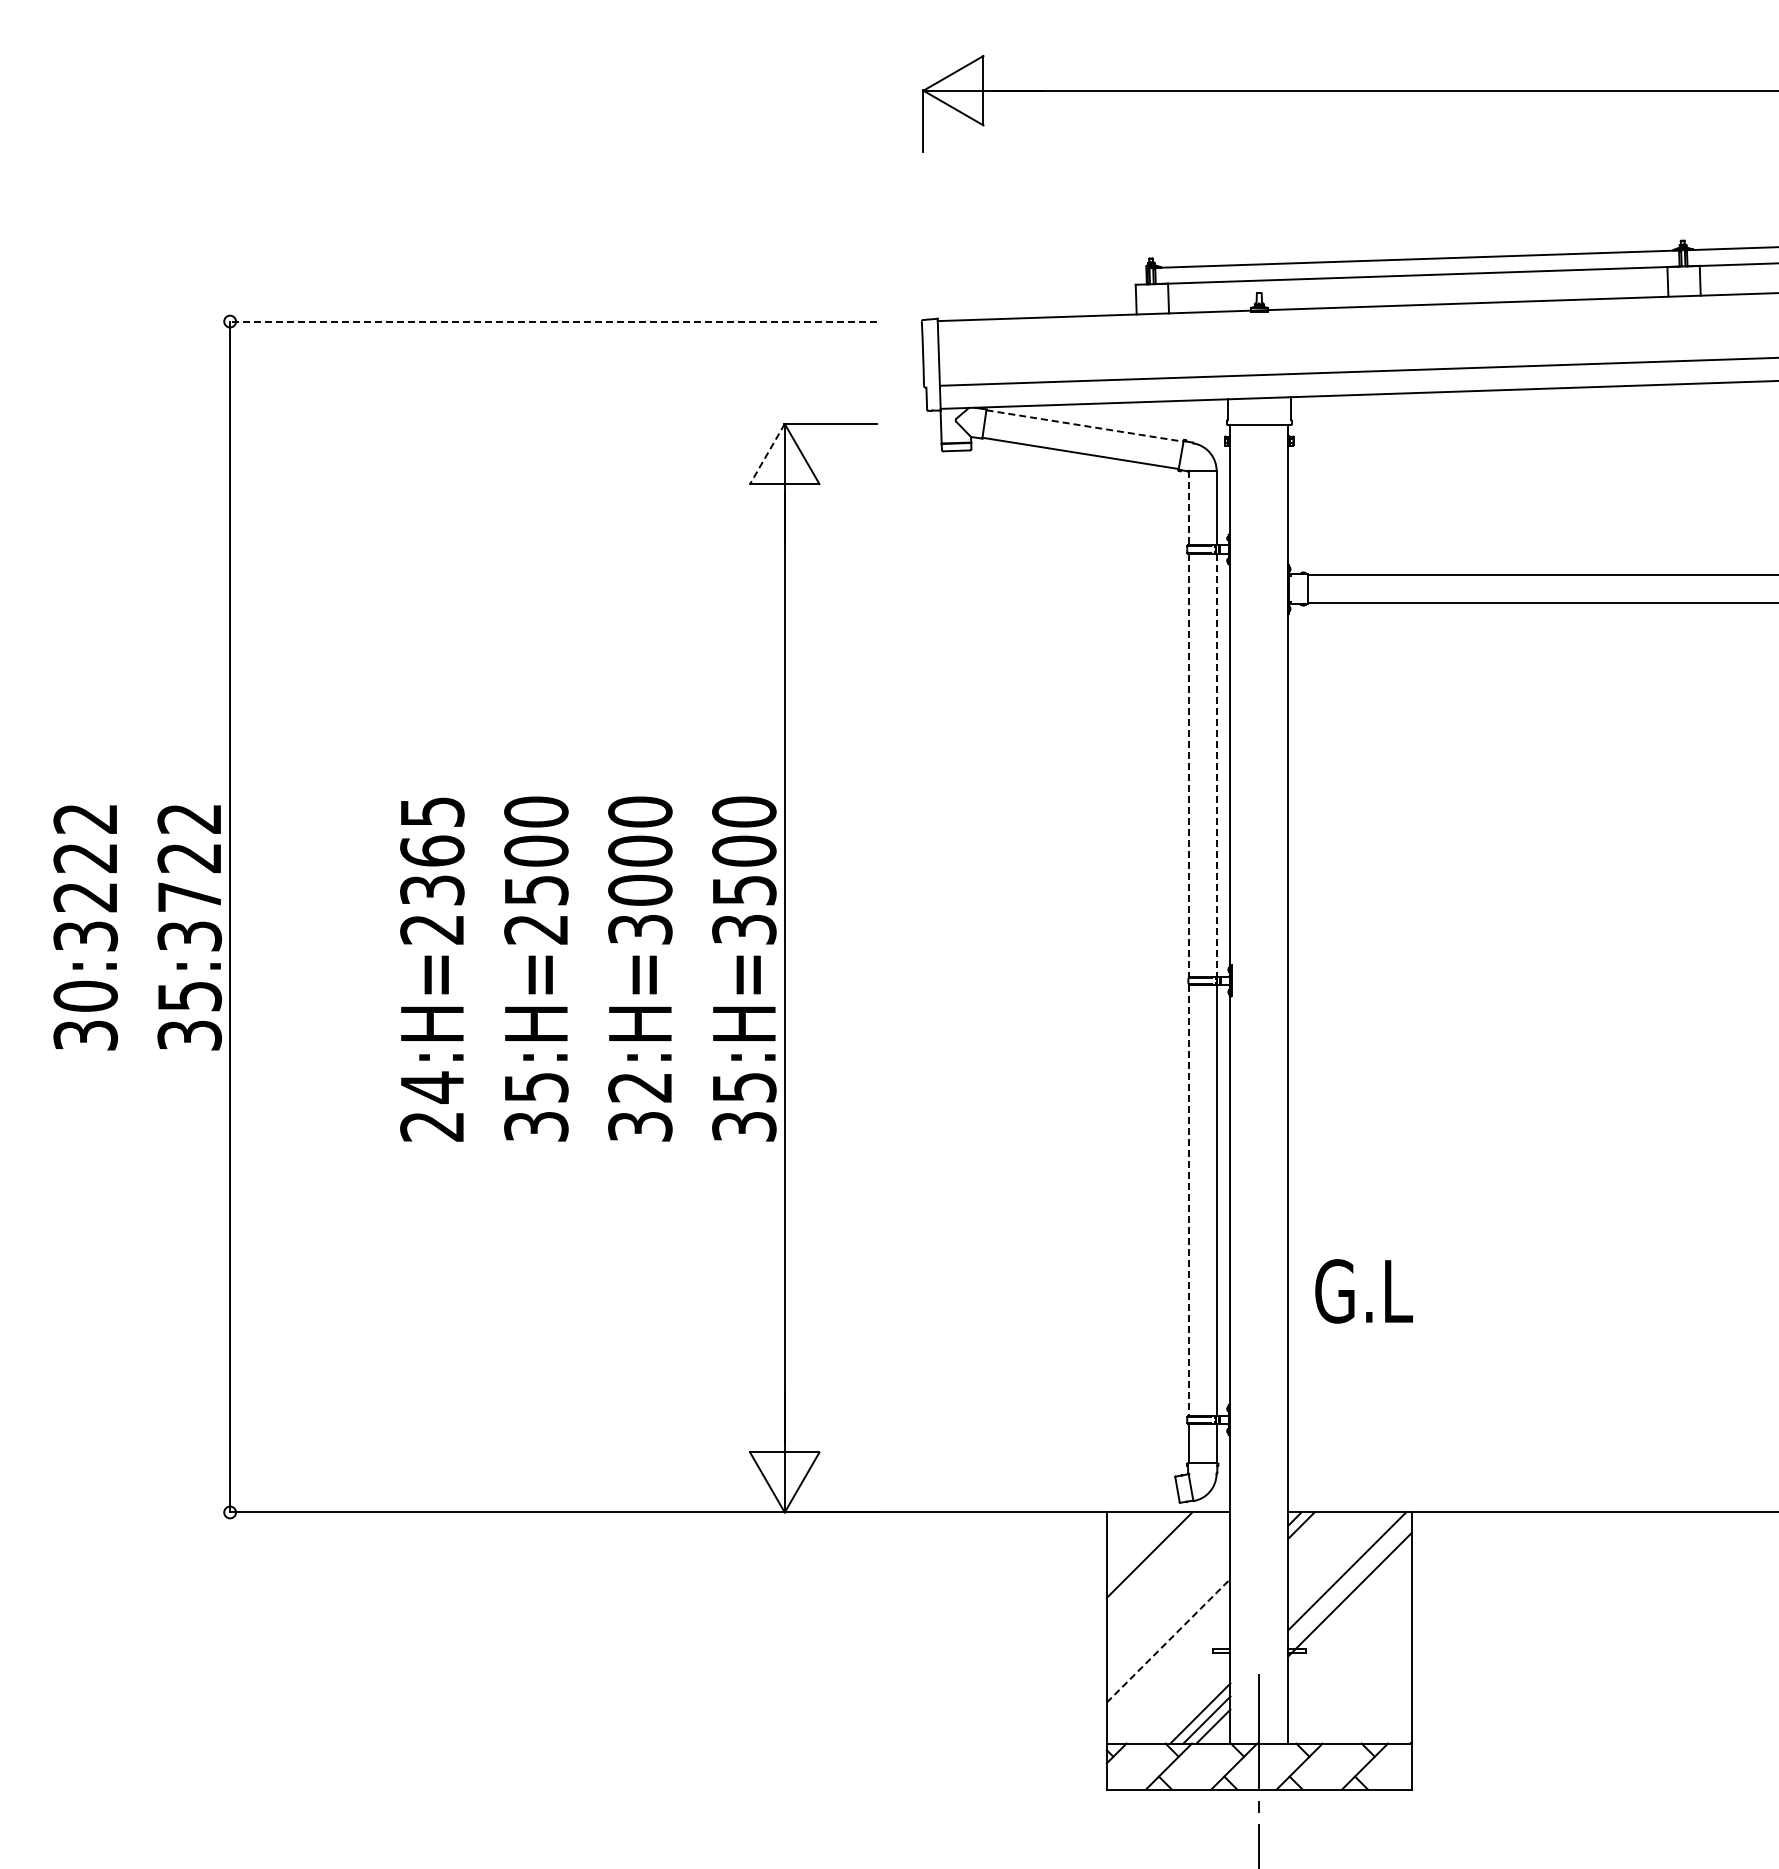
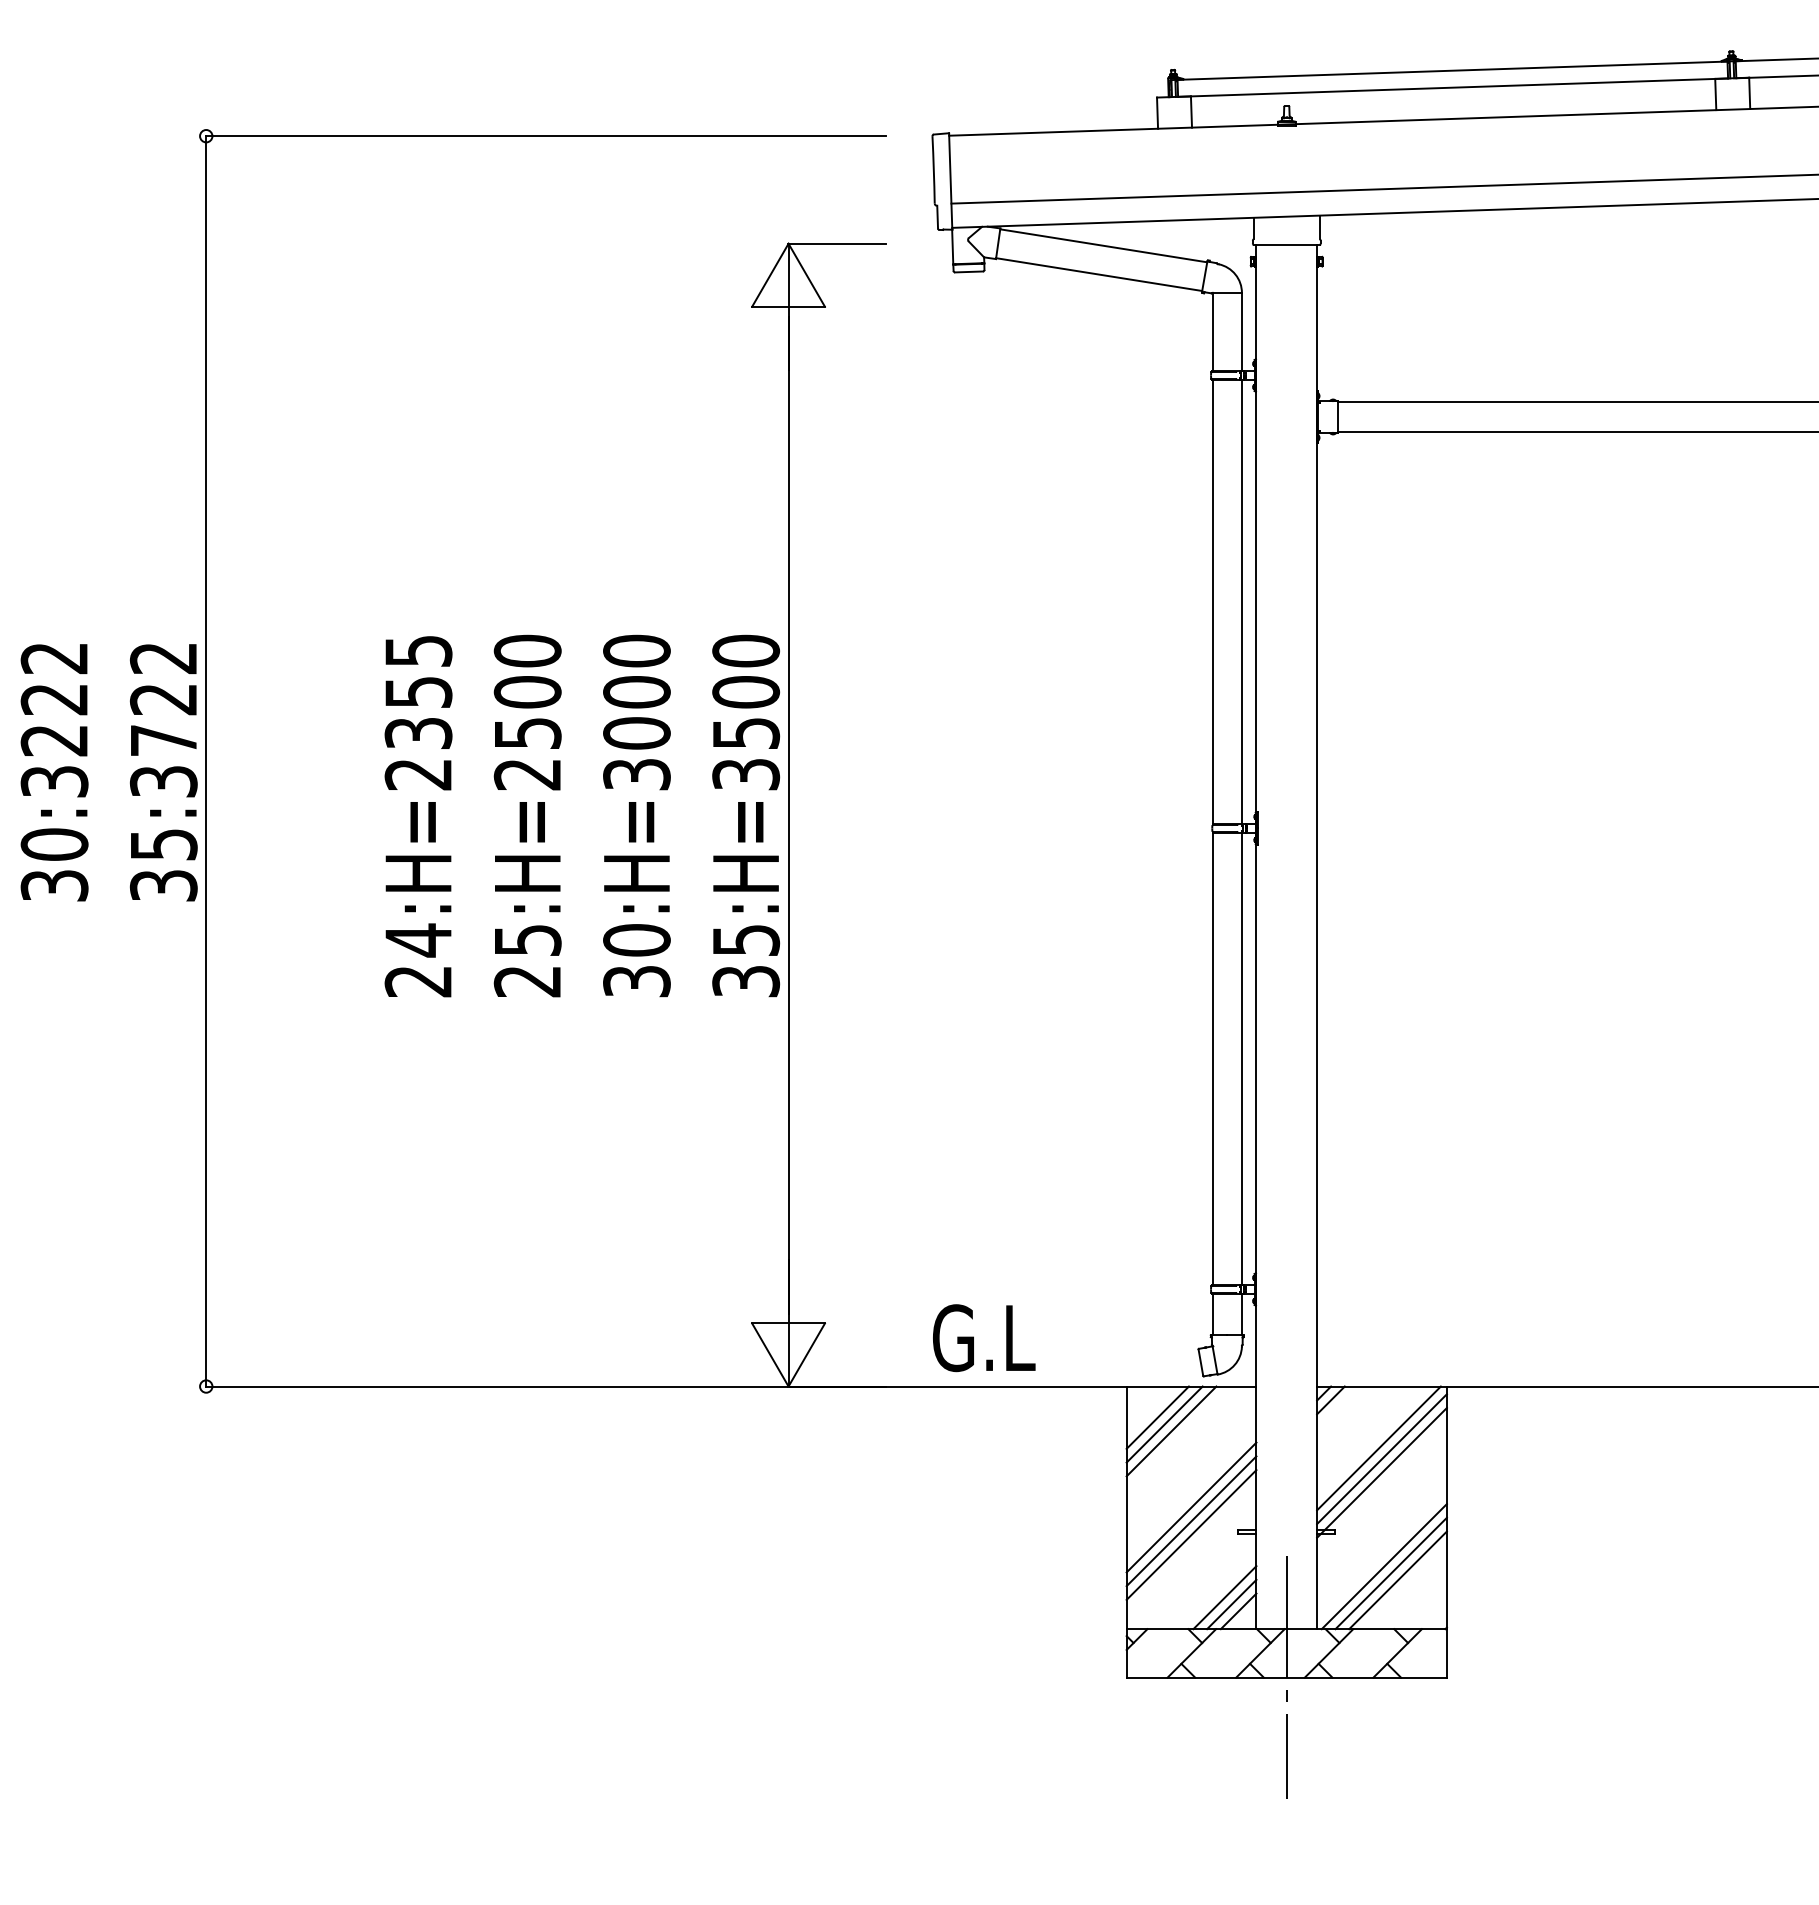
line: (553, 321) -> (545, 136), dashed -> solid
line: (1085, 426) -> (1104, 246), dashed -> solid
line: (767, 454) -> (770, 275), dashed -> solid
line: (1188, 508) -> (1212, 332), dashed -> solid
line: (1188, 765) -> (1212, 602), dashed -> solid
line: (1216, 765) -> (1241, 602), dashed -> solid
text: (432, 850) -> (418, 691), 24:H=2365 -> 24:H=2355
text: (640, 1087) -> (637, 940), 32:H=3000 -> 30:H=3000
text: (536, 1126) -> (527, 981), 35:H=2500 -> 25:H=2500
line: (1188, 1200) -> (1212, 1058), dashed -> solid
text: (1363, 1291) -> (983, 1338), moved
line: (1136, 1541) -> (1157, 1416), added
line: (1142, 1548) -> (1164, 1424), added
line: (1349, 1581) -> (1381, 1458), added
line: (1168, 1627) -> (1191, 1507), added
line: (1168, 1640) -> (1191, 1520), dashed -> solid
line: (1168, 1653) -> (1191, 1534), added
line: (1351, 1683) -> (1383, 1566), added
line: (1358, 1690) -> (1390, 1573), added
line: (1364, 1696) -> (1397, 1579), added

